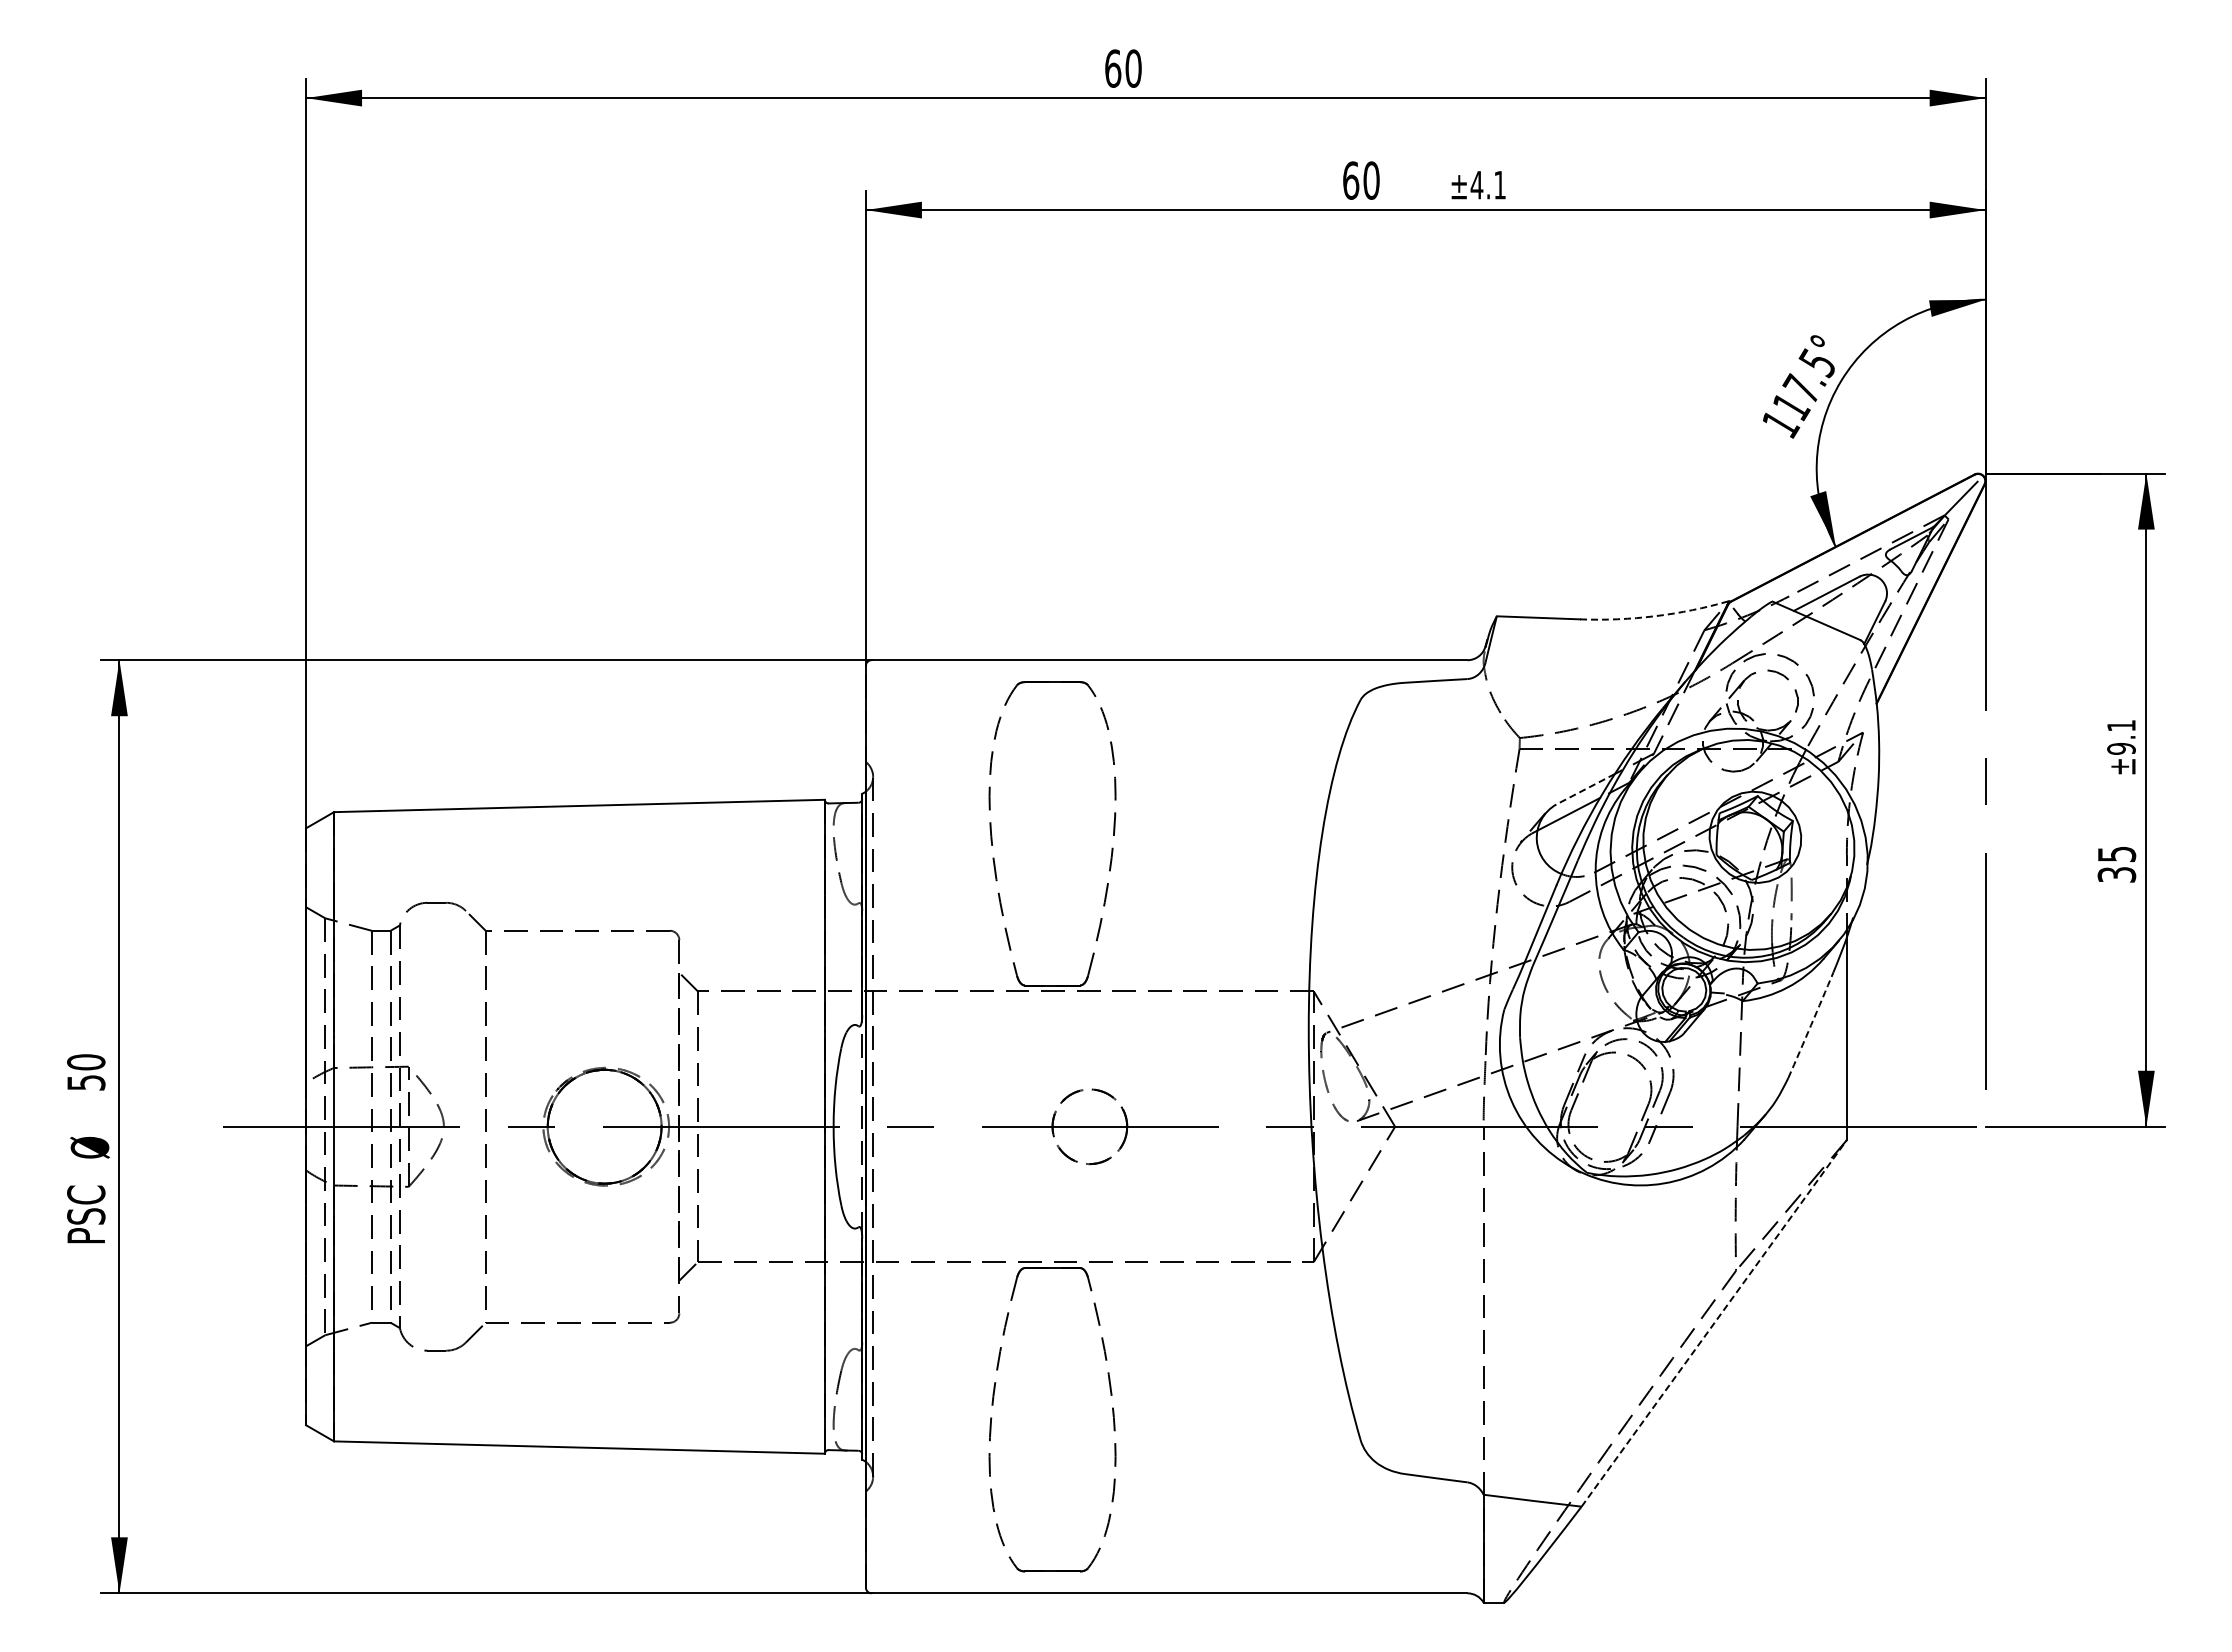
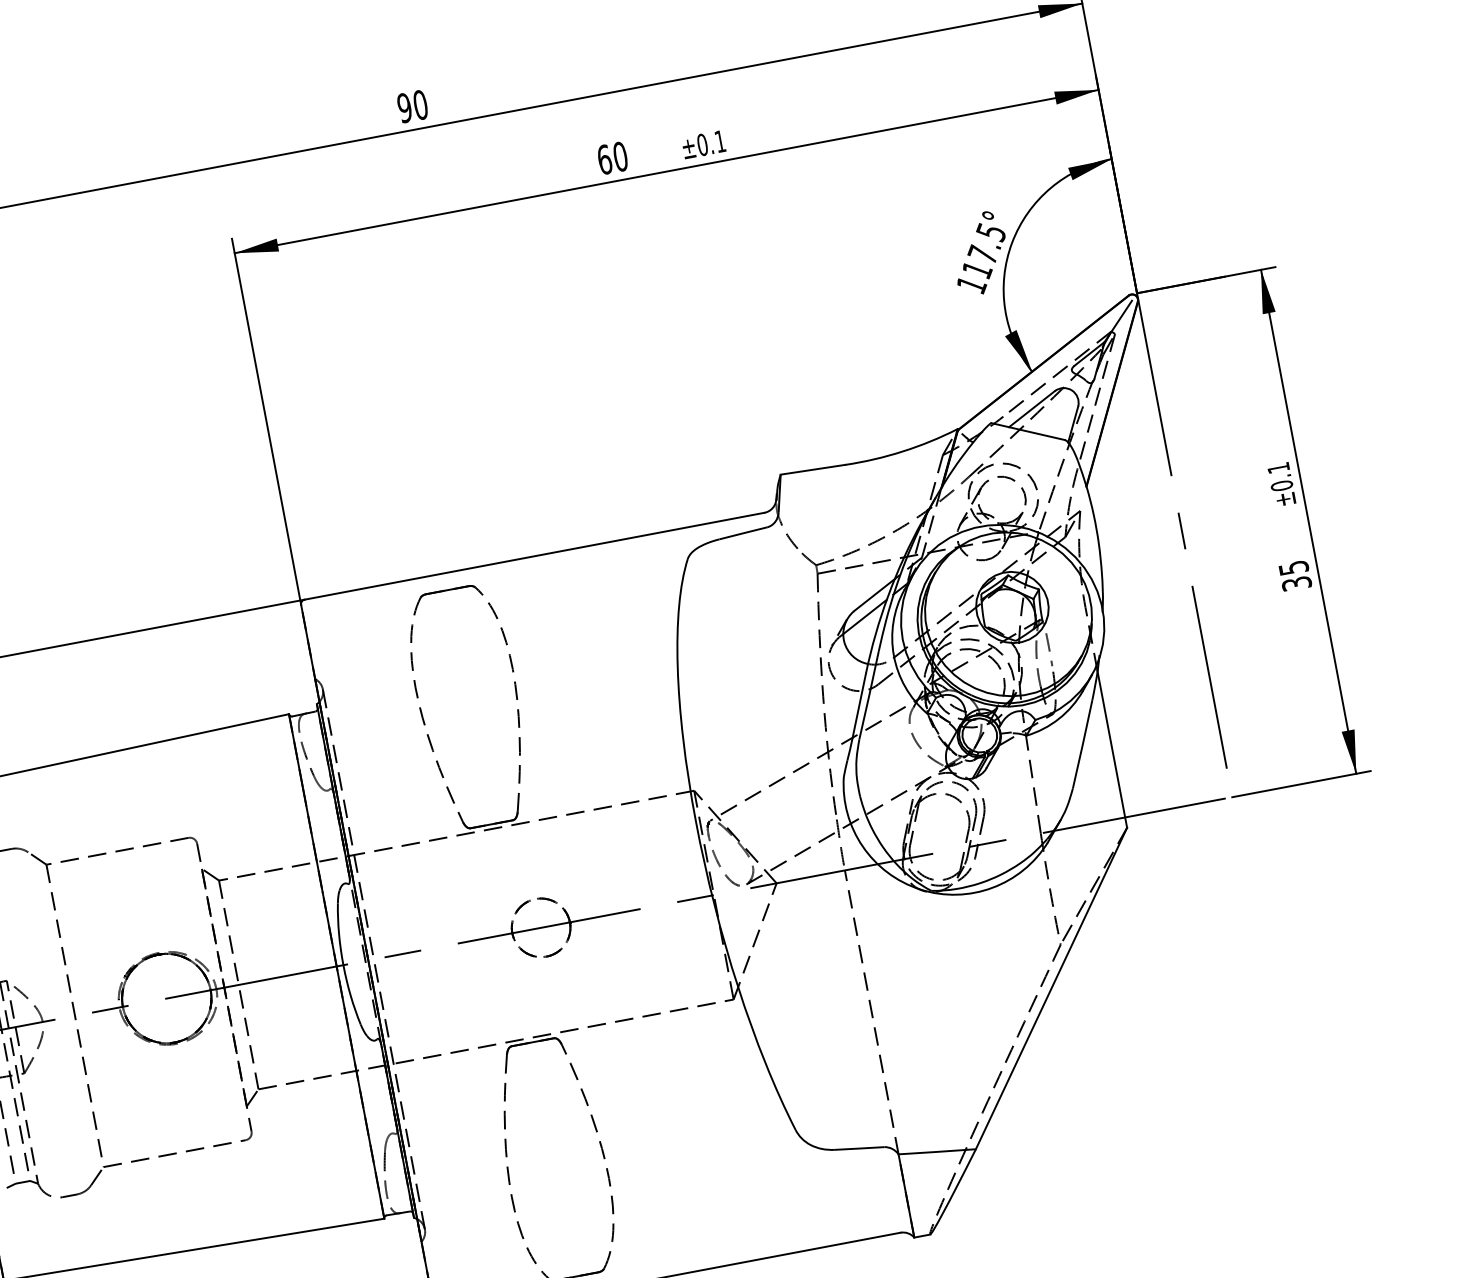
text: (1113, 68) -> (405, 107), 60 -> 90
text: (1476, 184) -> (702, 144), ±4.1 -> ±0.1
arc: (1655, 616) -> (903, 451), dashed -> solid
text: (2121, 748) -> (1281, 485), ±9.1 -> ±0.1
line: (1585, 789) -> (874, 595), dashed -> solid
arc: (1811, 1025) -> (1083, 744), dashed -> solid
line: (1714, 1323) -> (1051, 988), dashed -> solid

